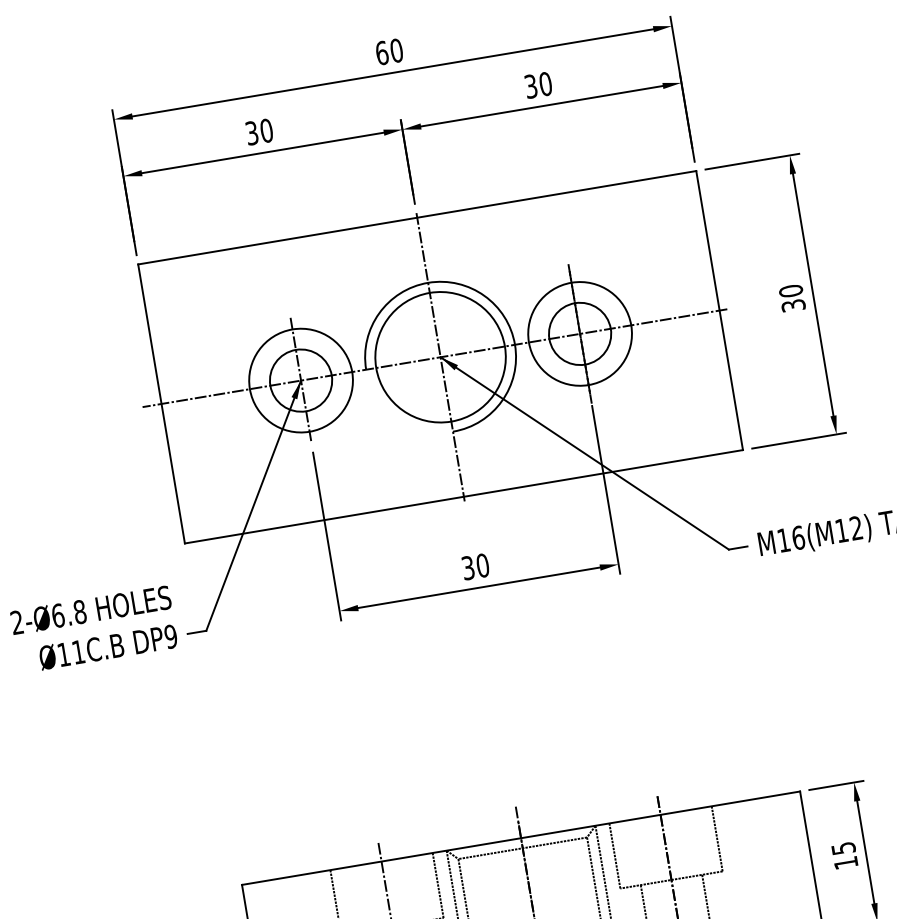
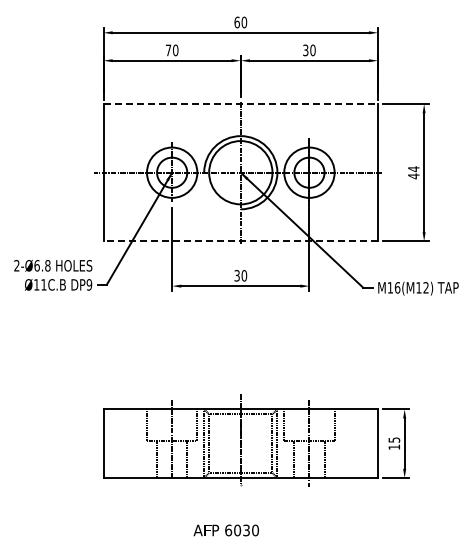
text: (252, 133) -> (168, 50), 30 -> 70
line: (418, 218) -> (241, 104), solid -> dashed
text: (791, 298) -> (413, 172), 30 -> 44
line: (463, 497) -> (240, 241), solid -> dashed

